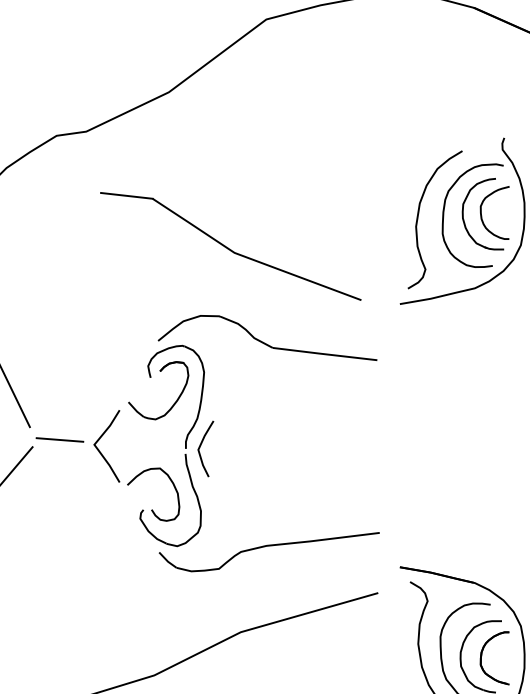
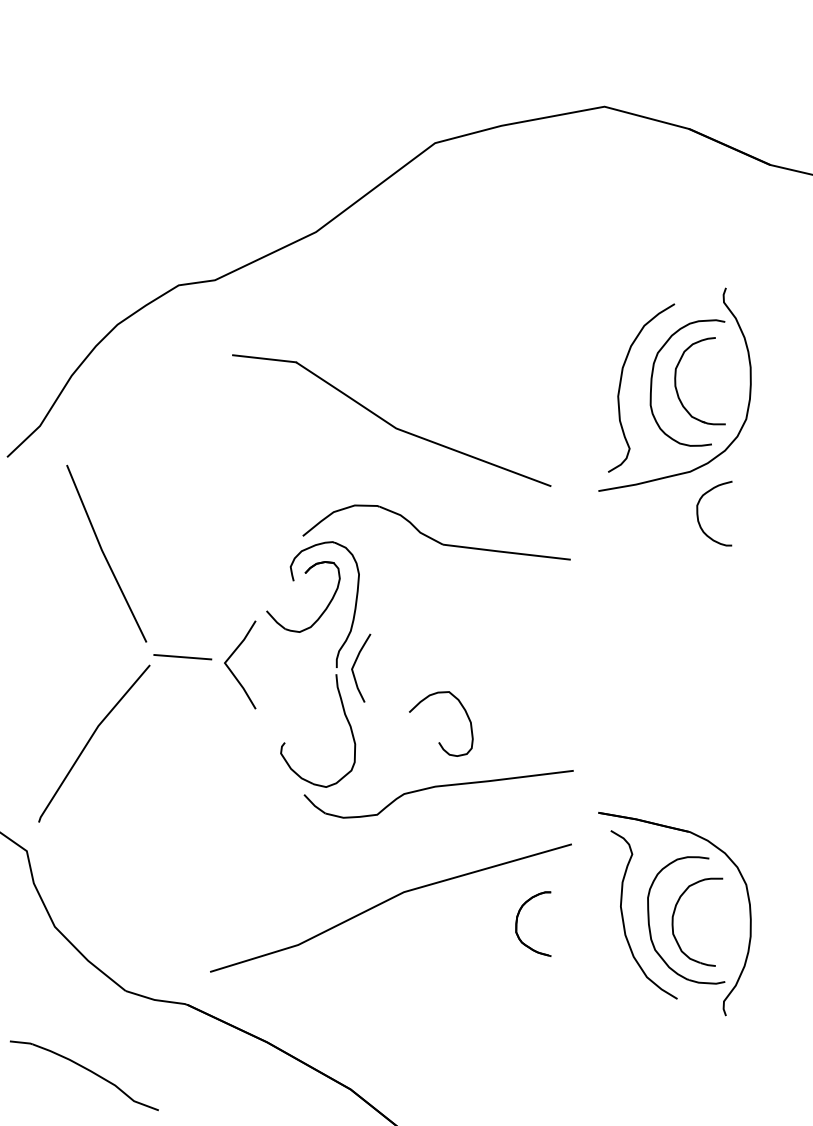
curve: (481, 212) -> (698, 513), moved
curve: (152, 509) -> (440, 742), moved
part: (481, 657) -> (517, 923), moved

